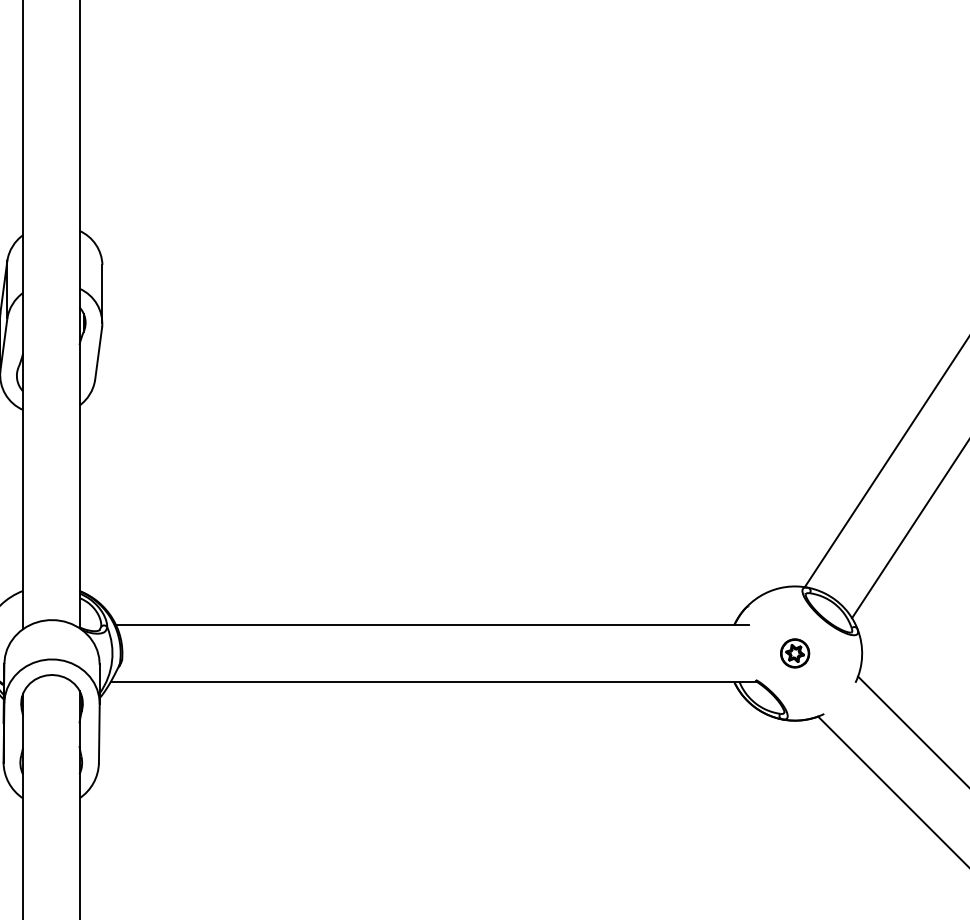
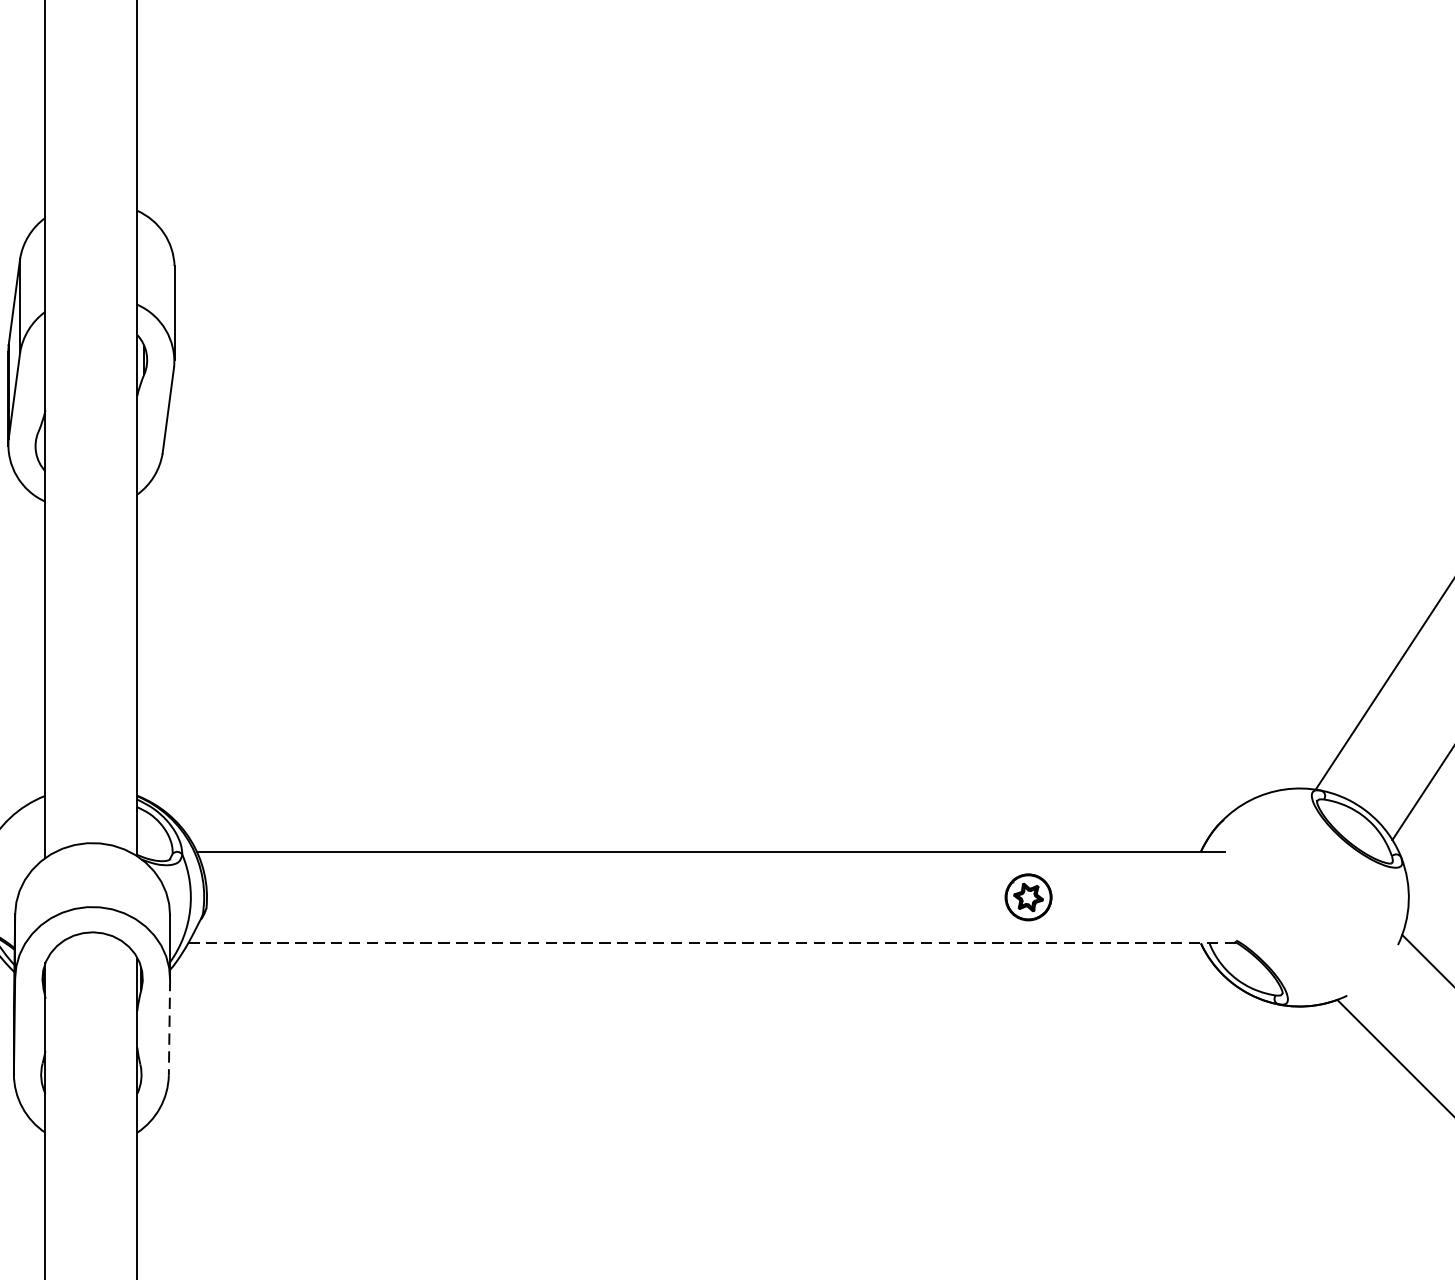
part: (795, 653) -> (1029, 897), moved
line: (433, 681) -> (712, 942), solid -> dashed
line: (99, 733) -> (169, 1027), solid -> dashed

